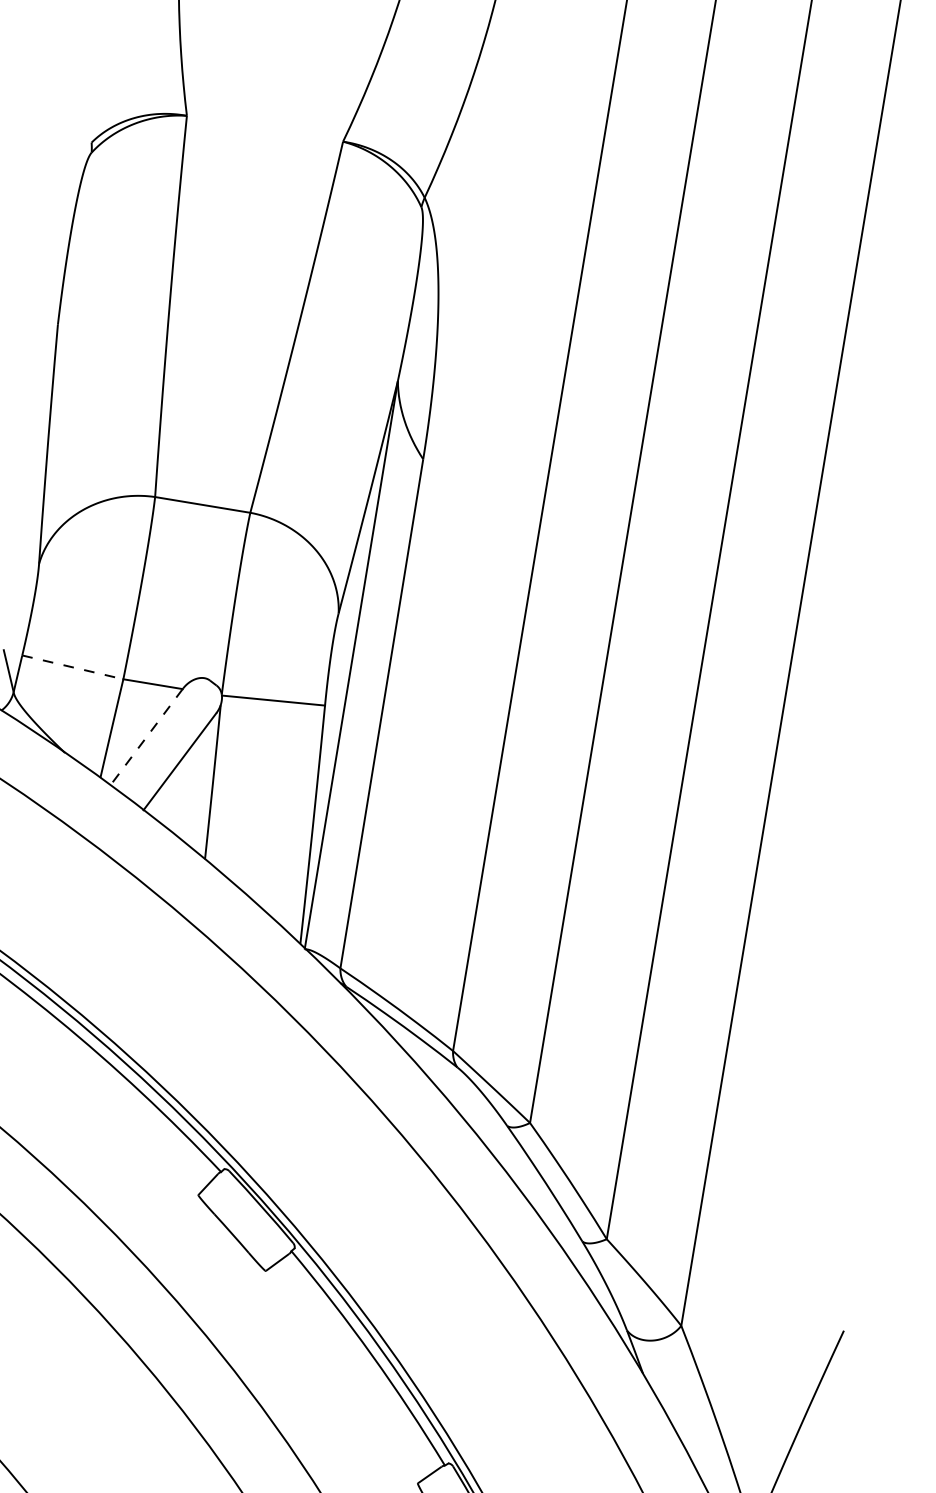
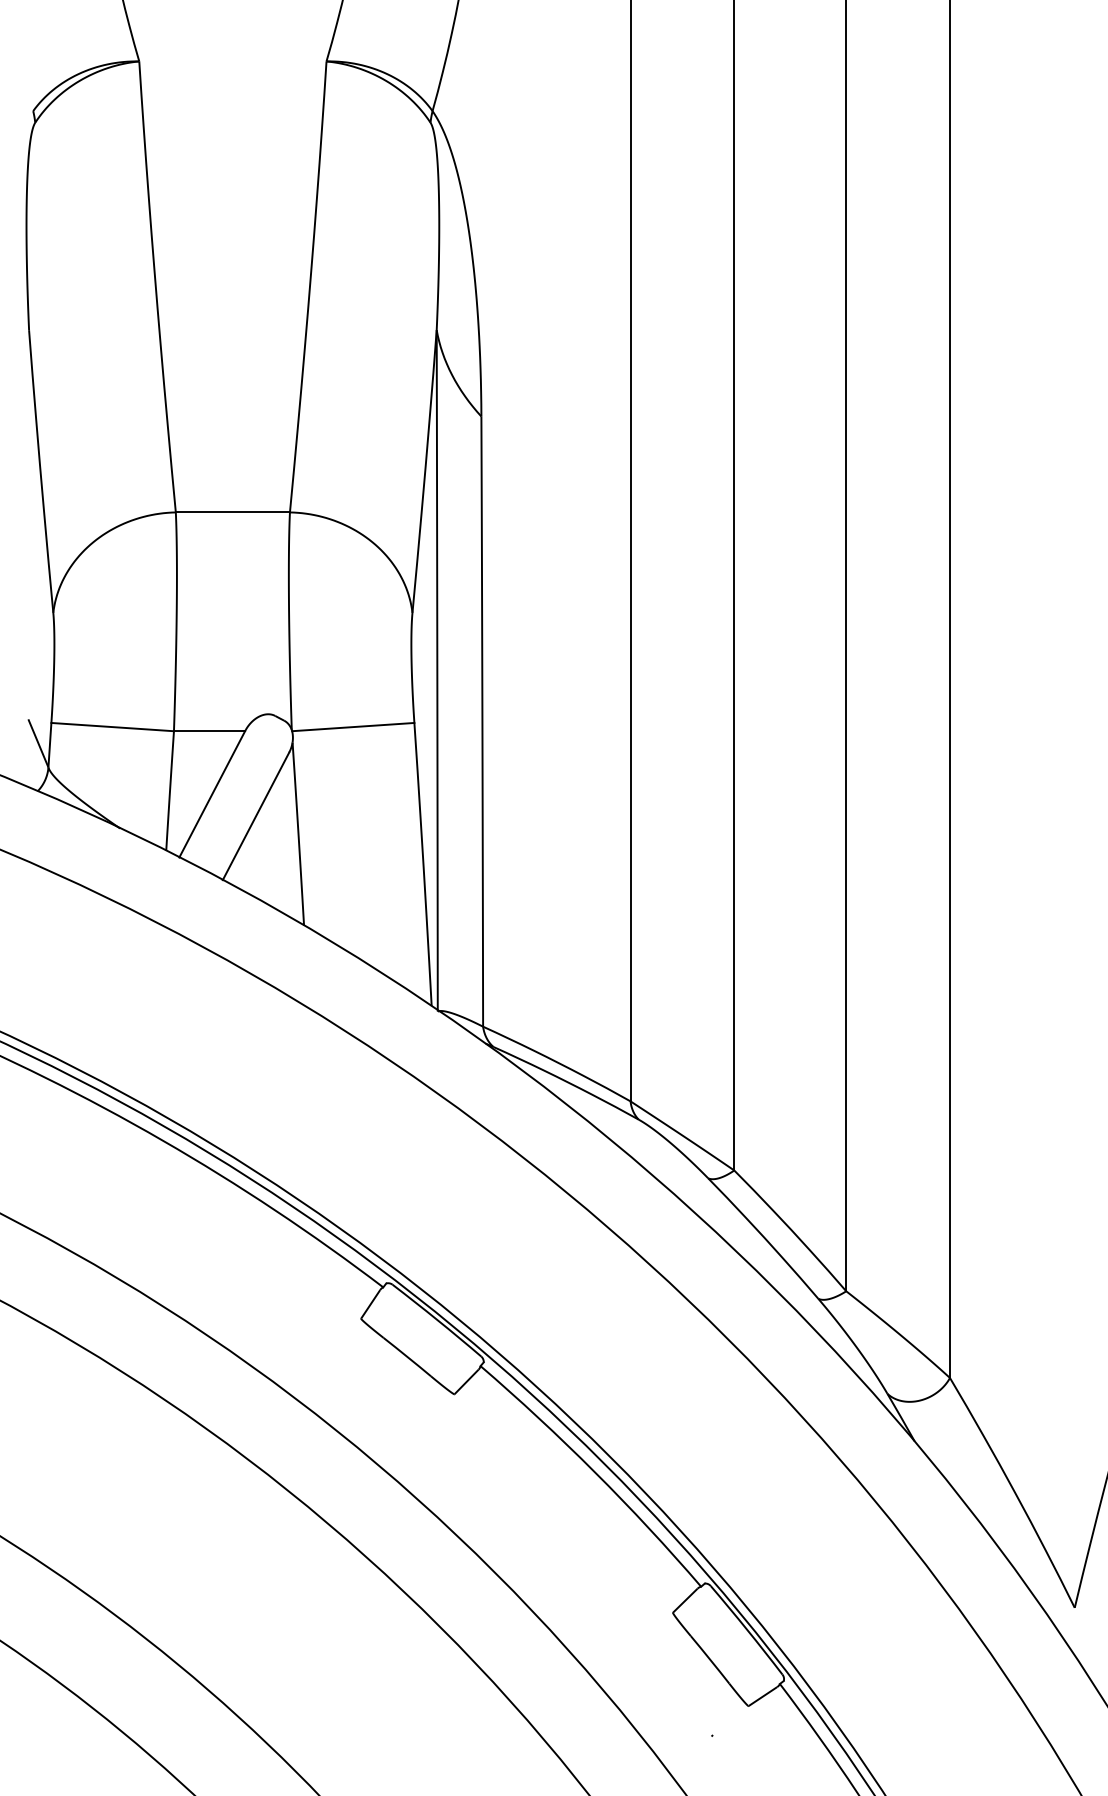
line: (73, 667) -> (113, 727), dashed -> solid
line: (146, 737) -> (212, 794), dashed -> solid

